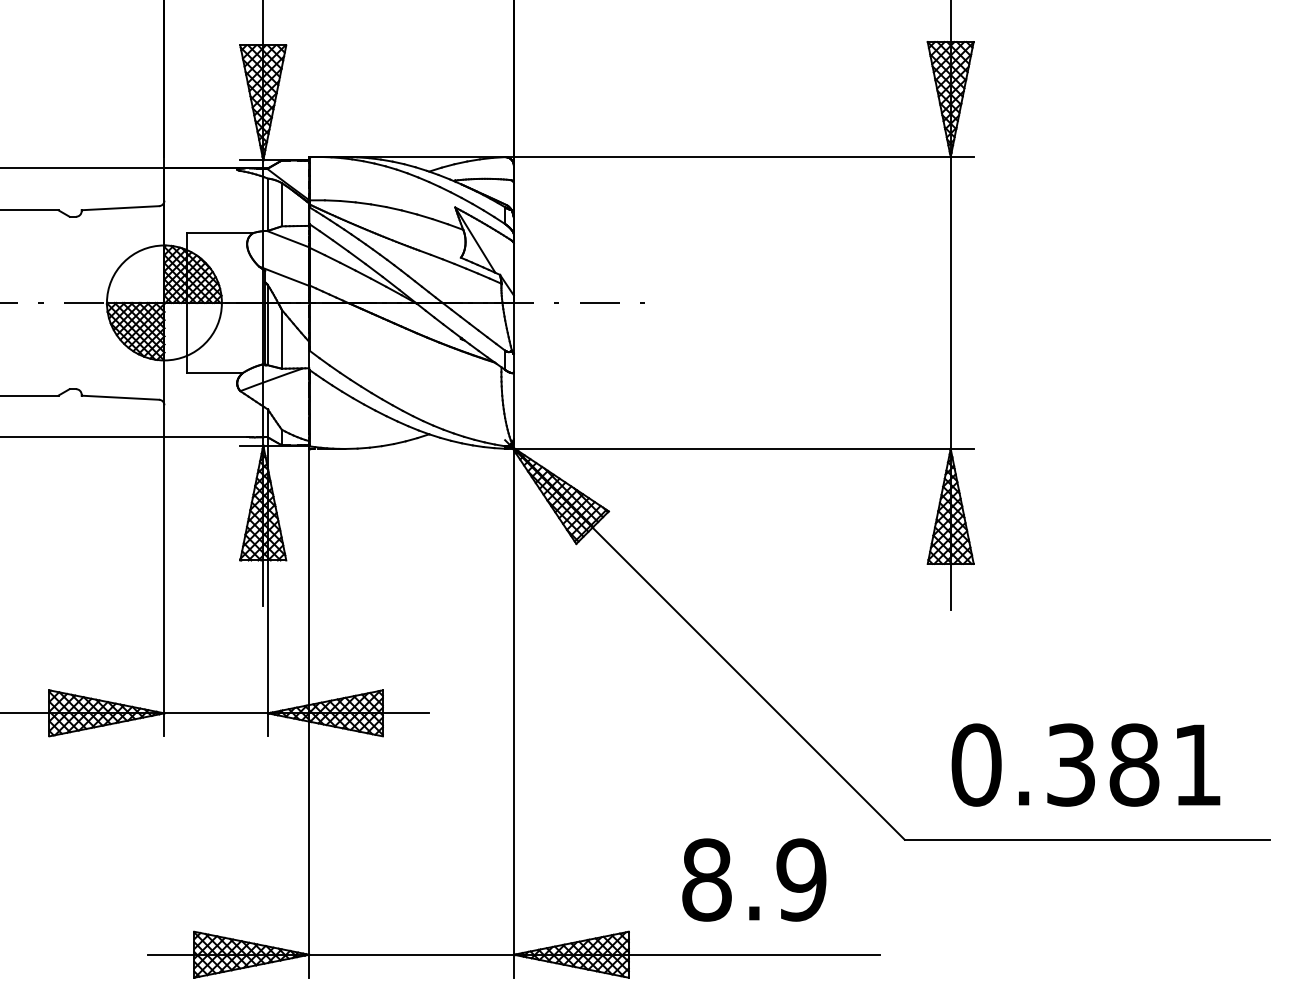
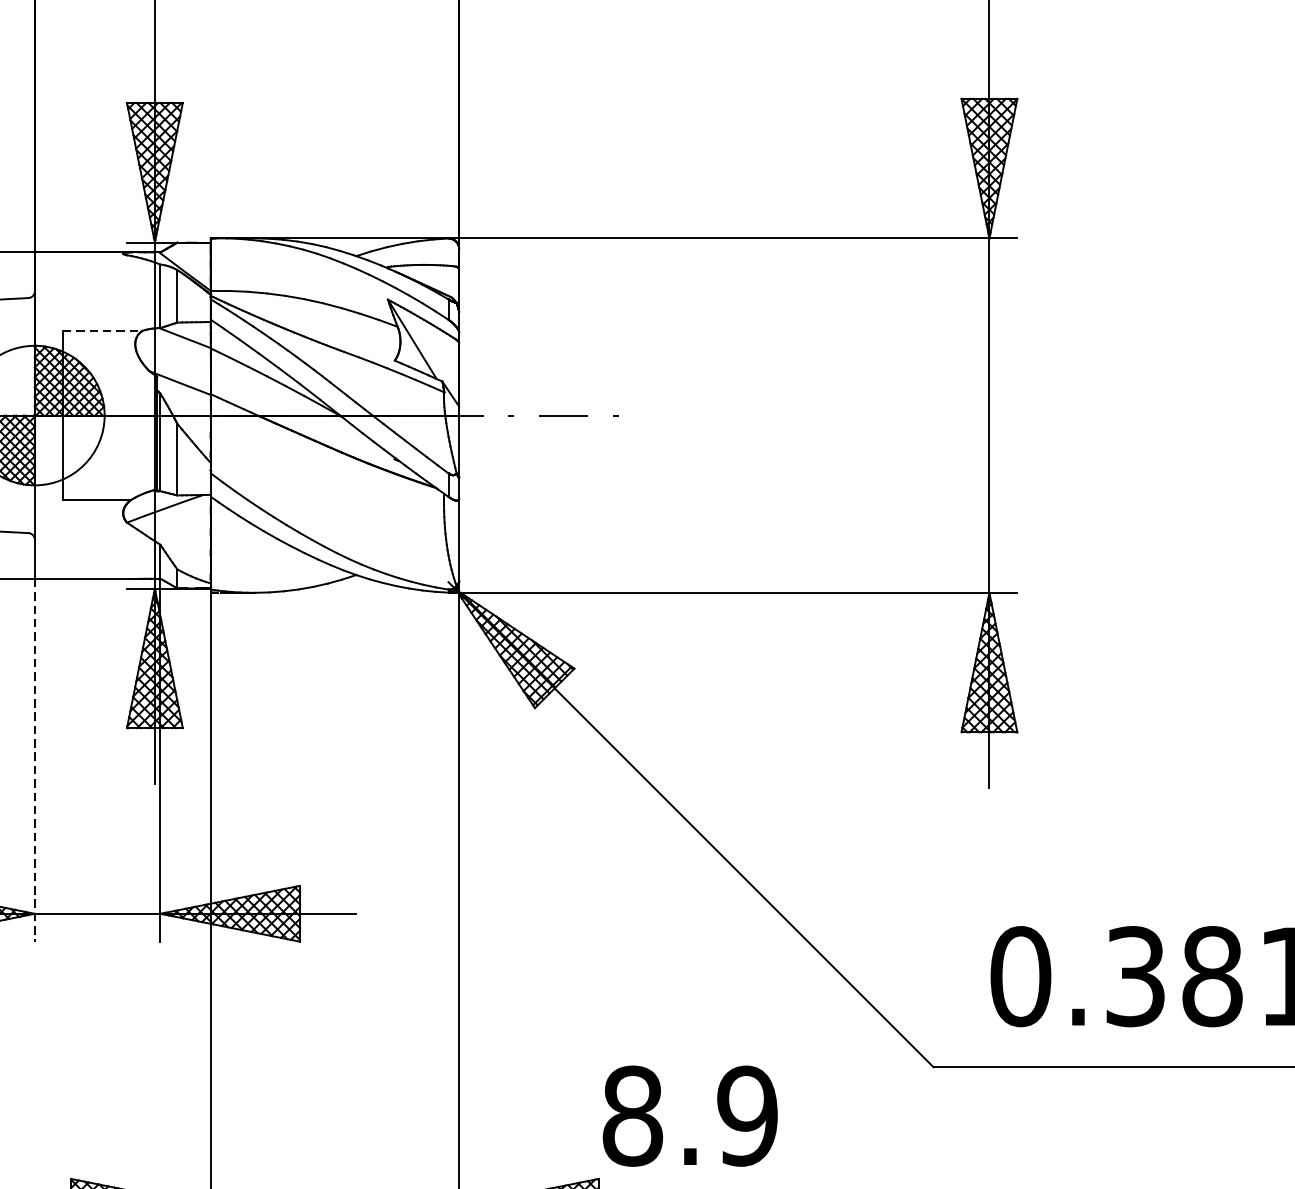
line: (220, 233) -> (102, 331), solid -> dashed
line: (164, 587) -> (34, 761), solid -> dashed
text: (754, 879) -> (690, 1115), moved

